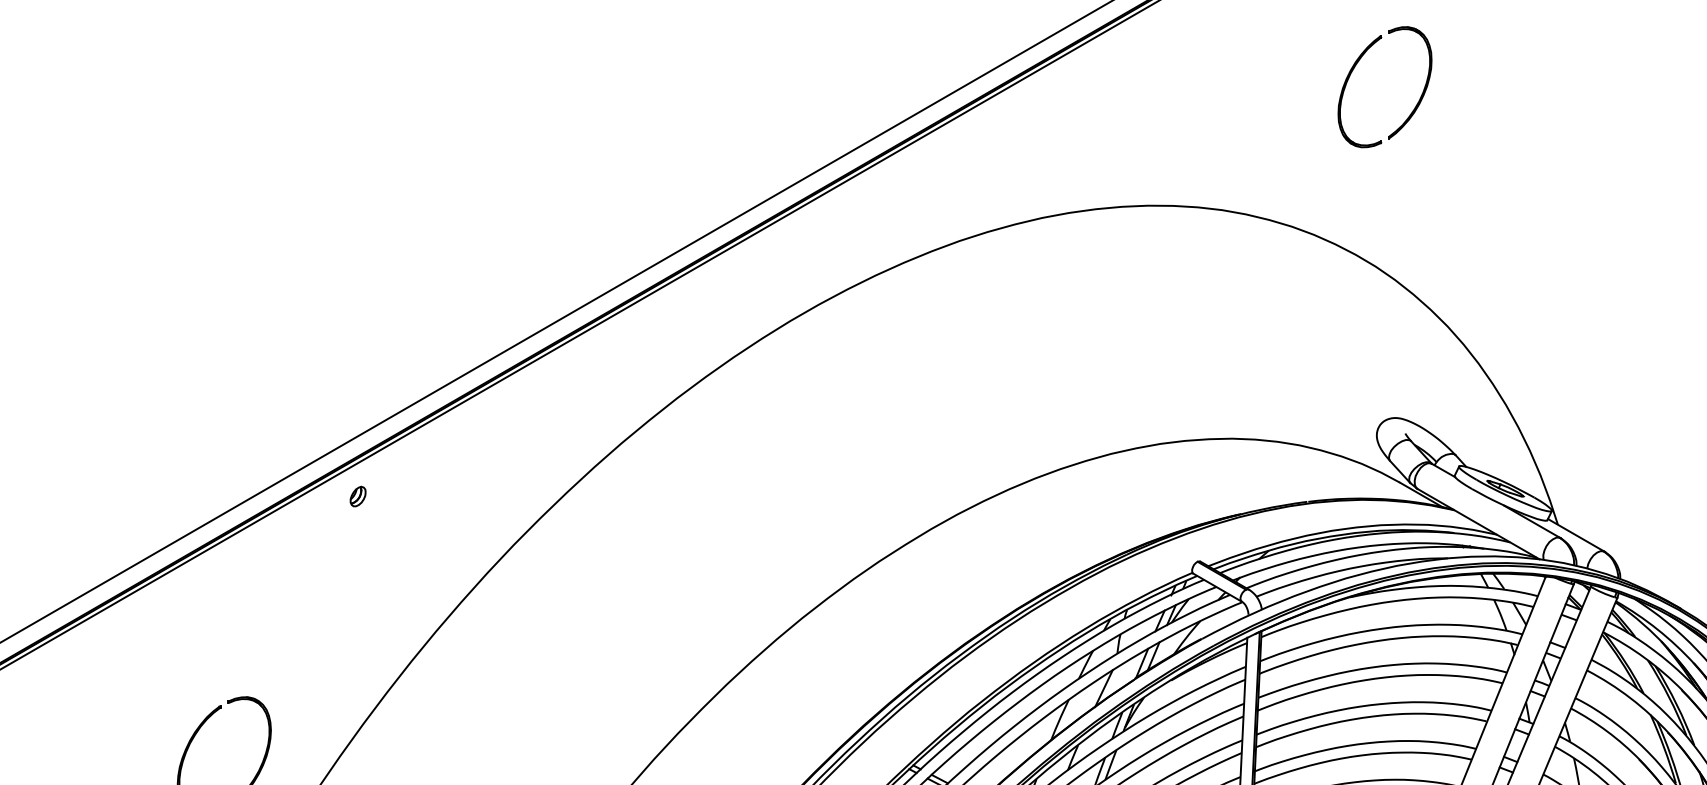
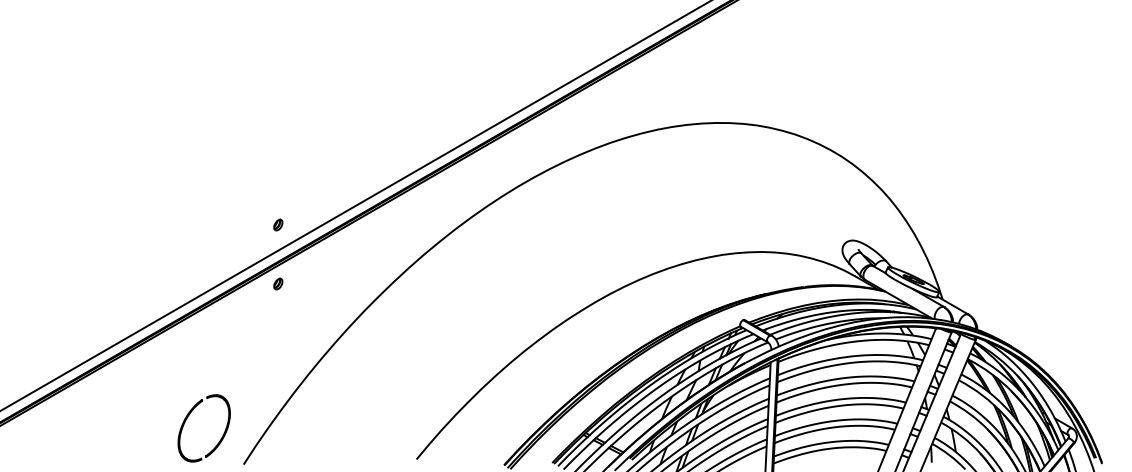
part: (1353, 73) -> (829, 49), removed
part: (358, 389) -> (278, 224), added

